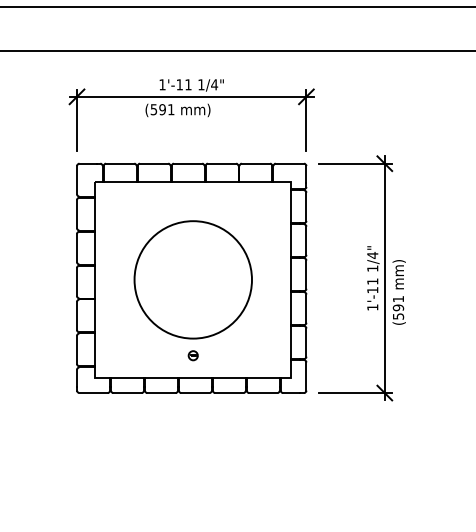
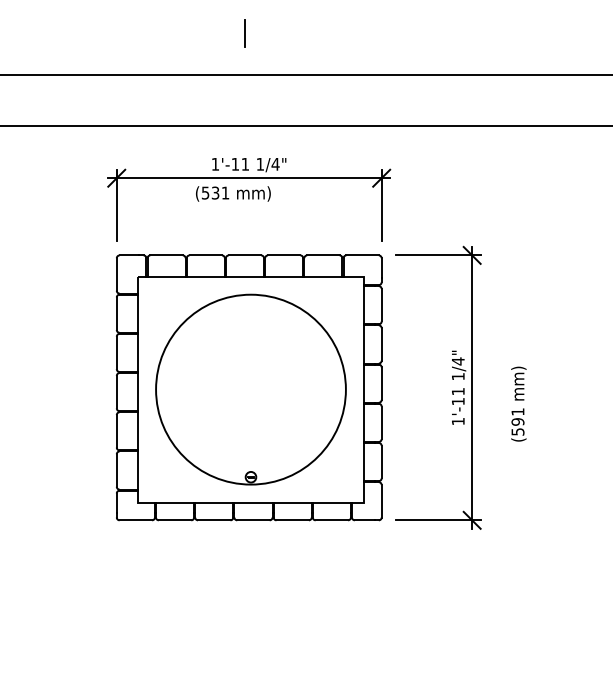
text: (162, 109) -> (215, 192), (591 -> (531
circle: (192, 279) -> (250, 389), size x1.4
text: (398, 291) -> (518, 403), moved

